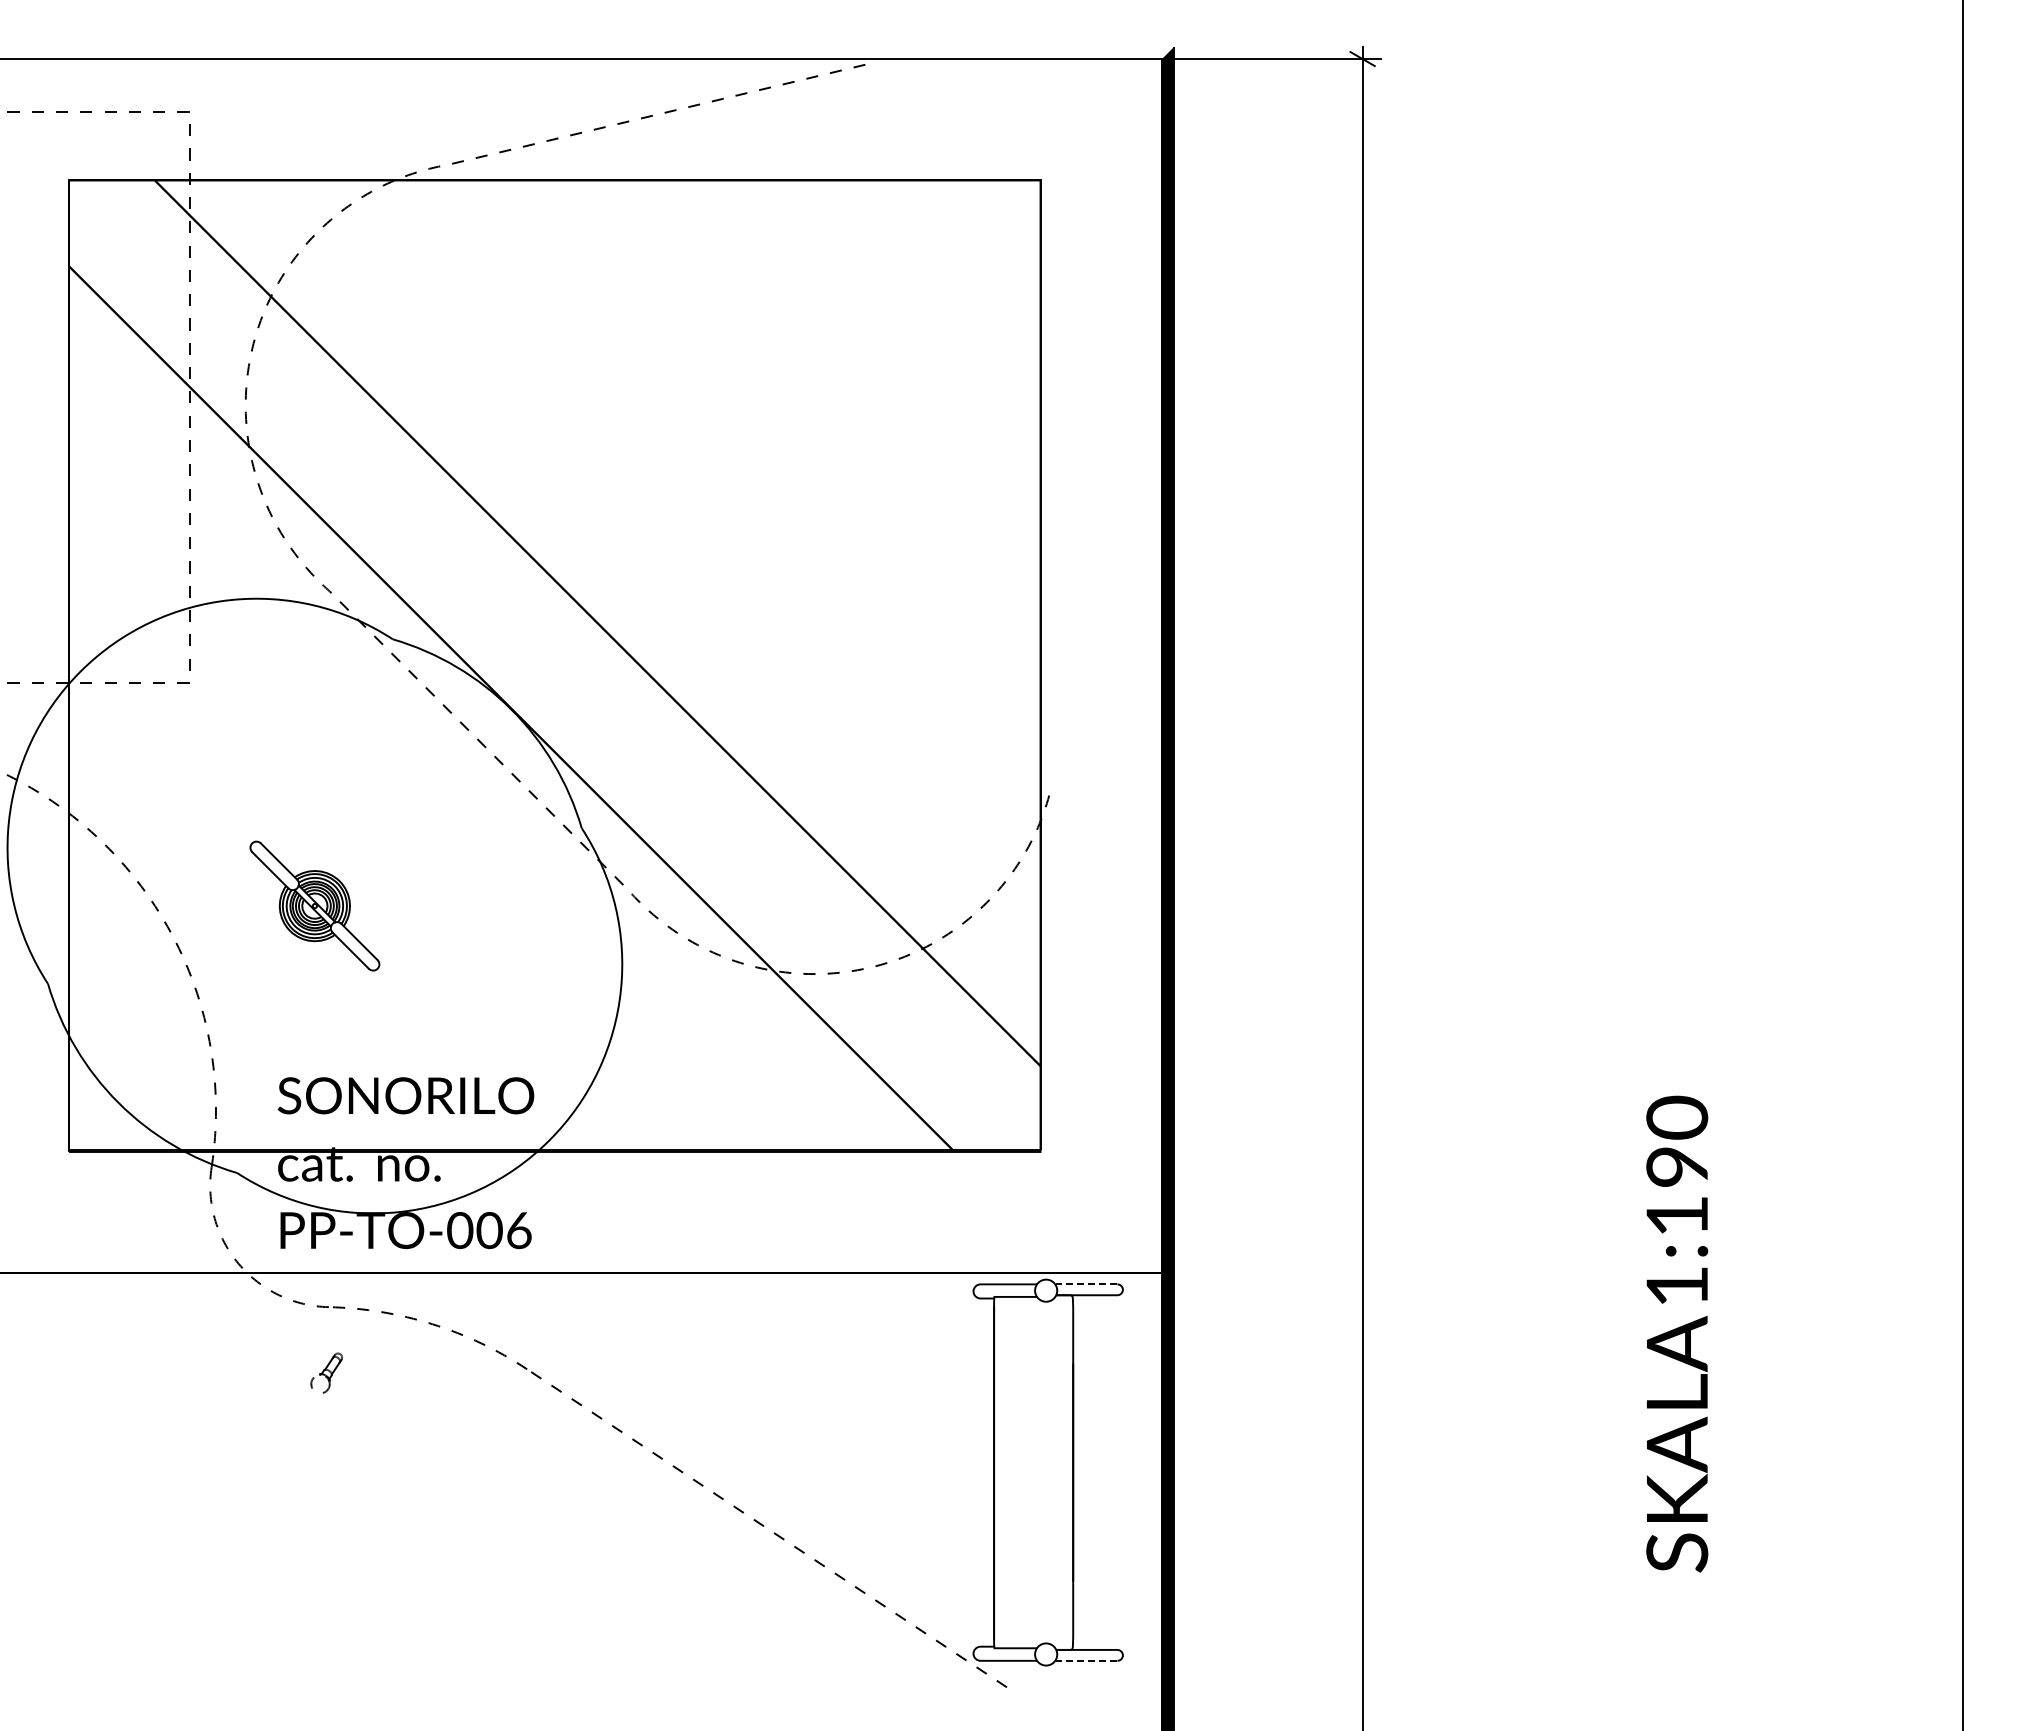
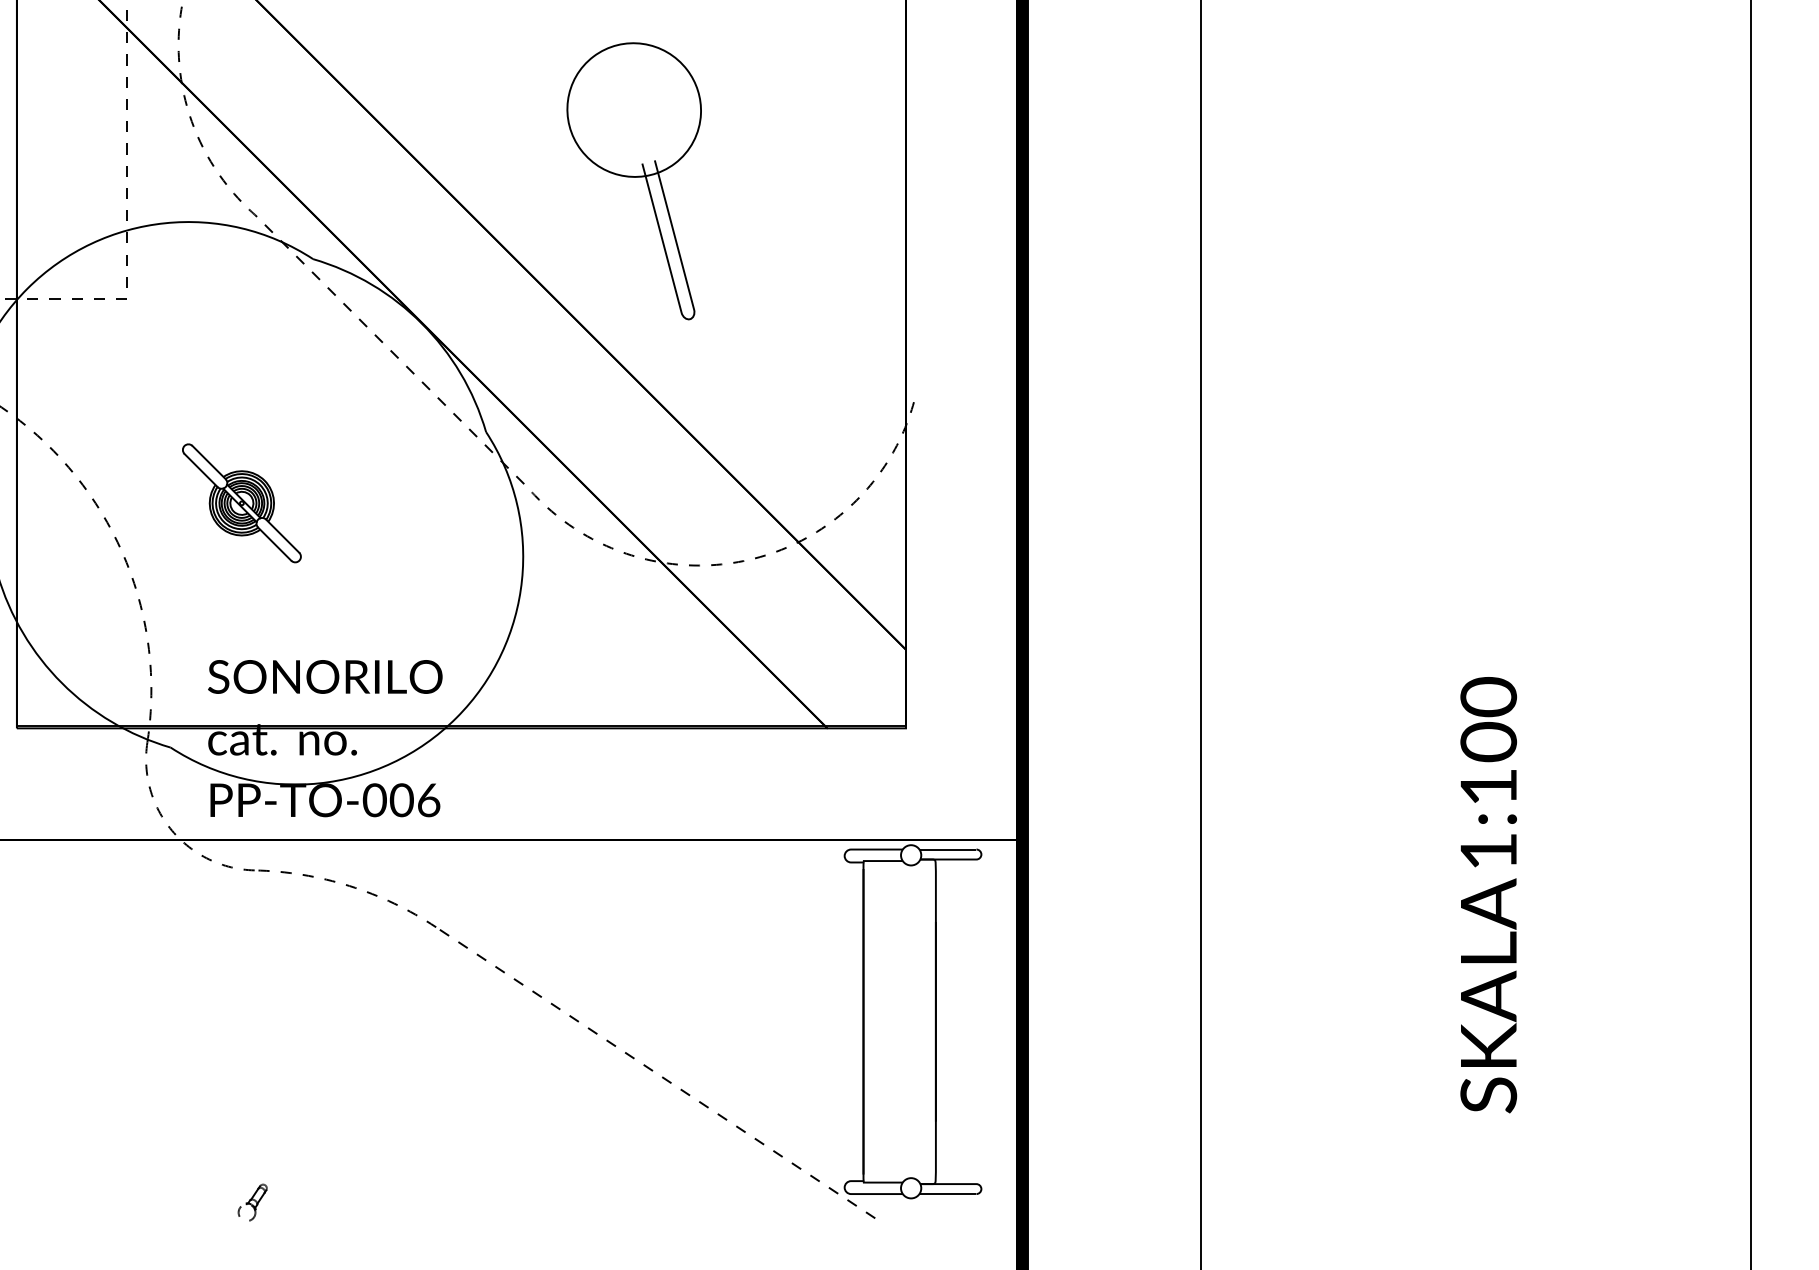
part: (743, 553) -> (634, 180), added
text: (1677, 1166) -> (1488, 741), 1:190 -> 1:100
line: (1086, 1284) -> (948, 849), dashed -> solid
part: (326, 1372) -> (252, 1202), moved
line: (1086, 1660) -> (948, 1193), dashed -> solid

